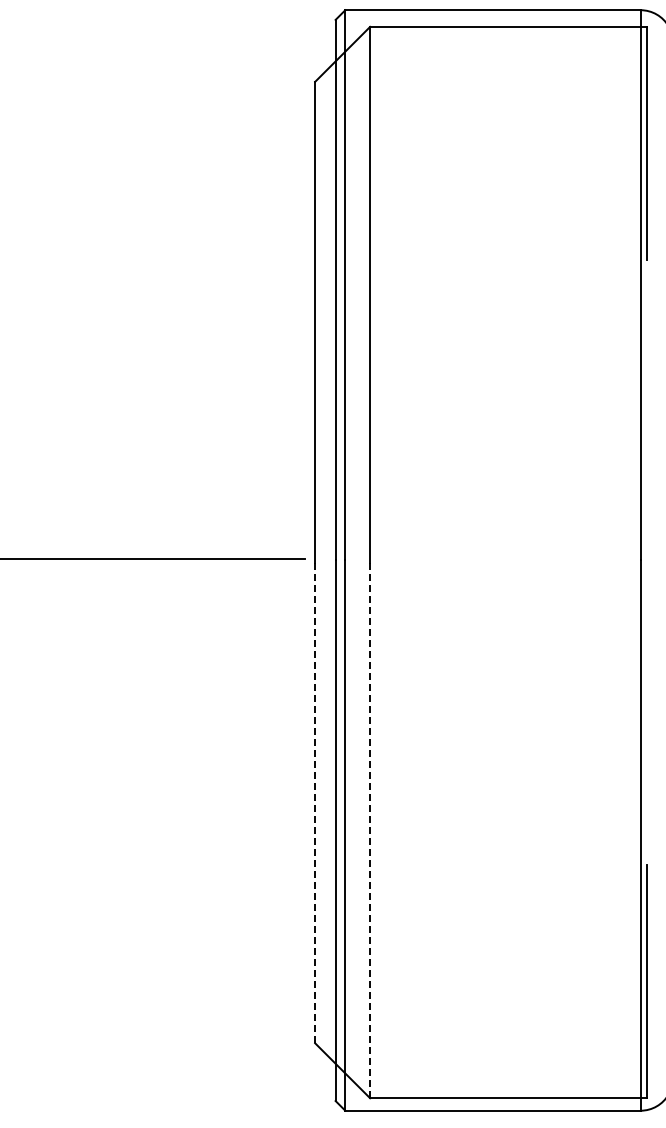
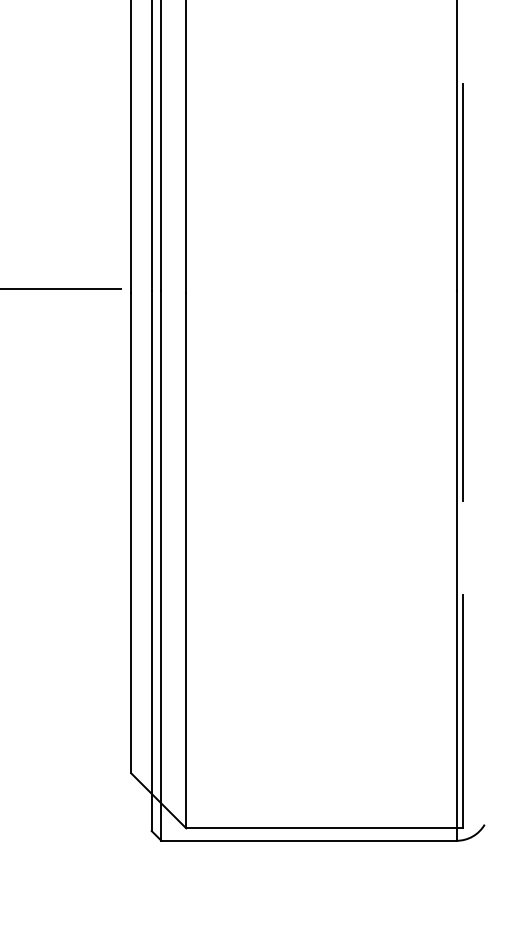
line: (647, 562) -> (463, 292), added
line: (315, 802) -> (131, 532), dashed -> solid
line: (370, 830) -> (186, 560), dashed -> solid

